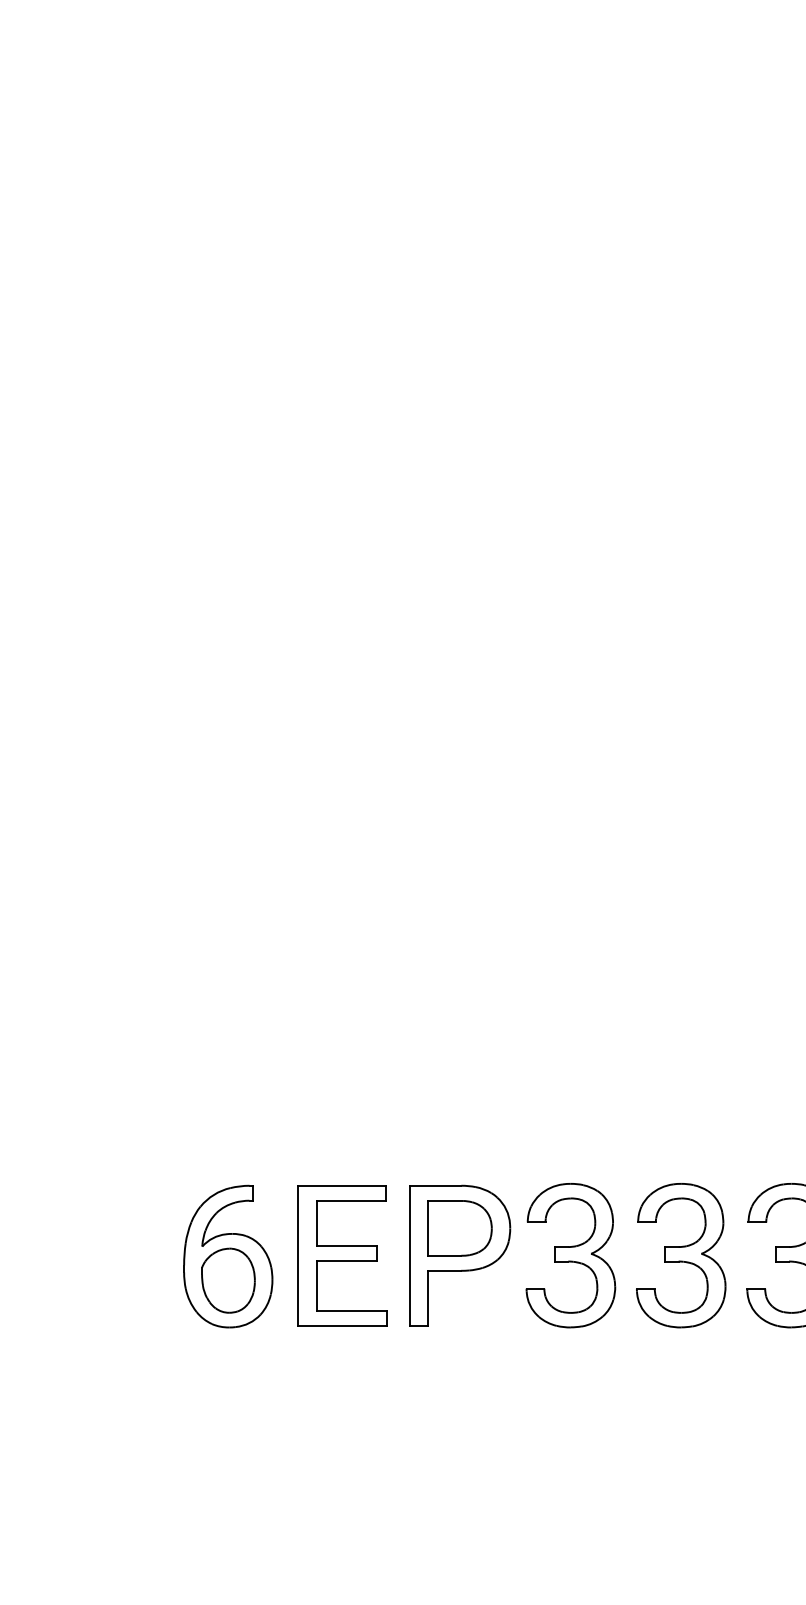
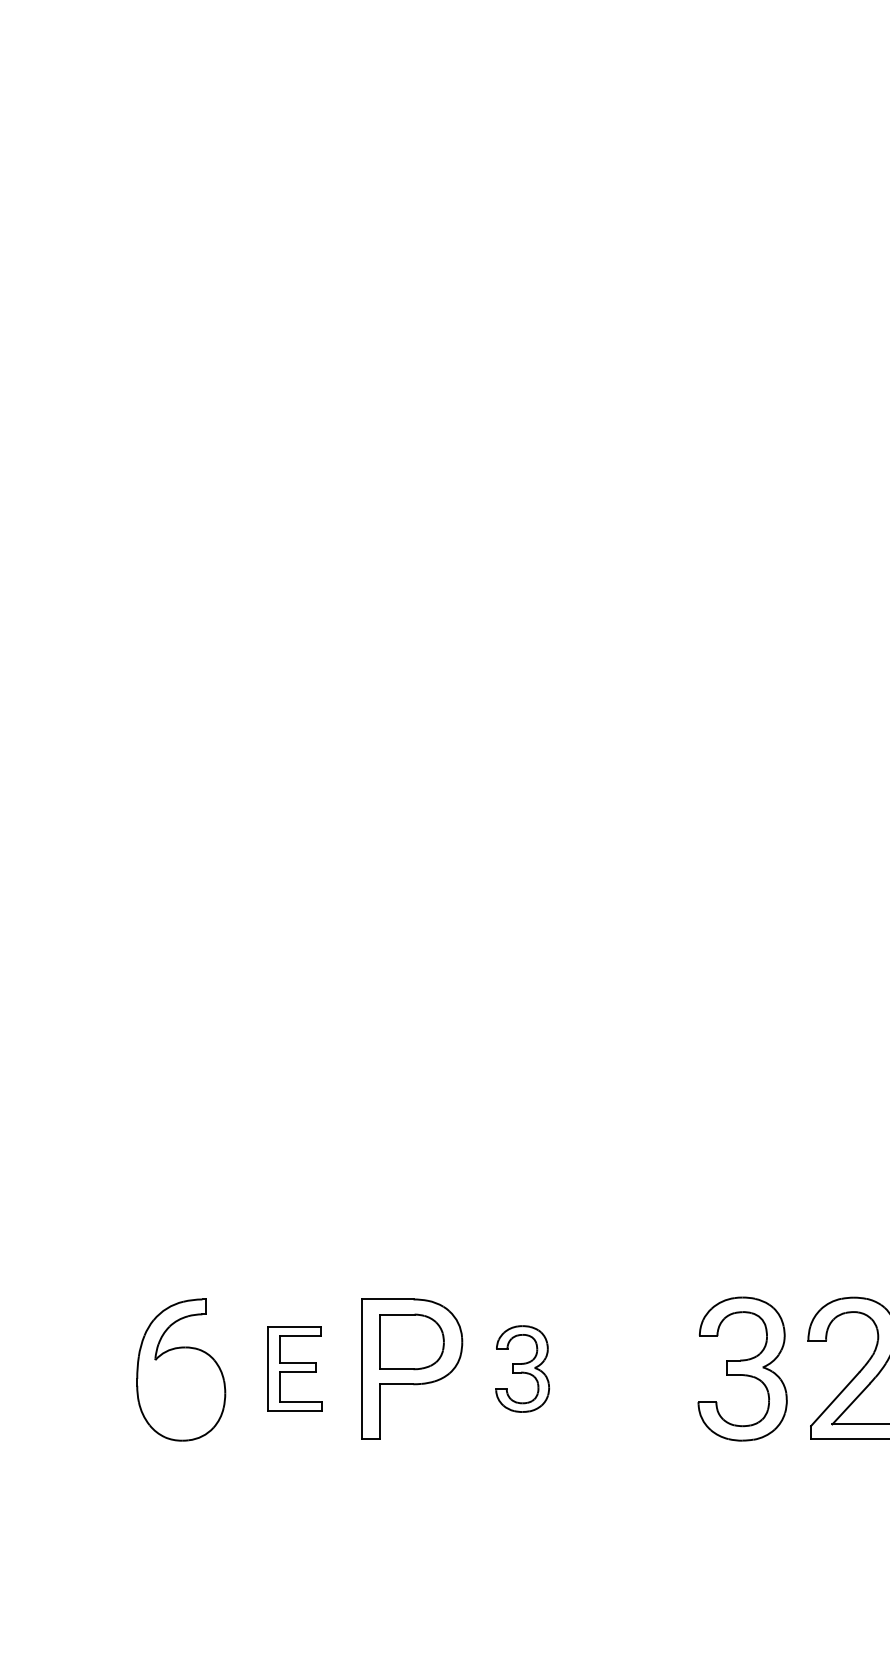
part: (341, 1255) -> (294, 1368), size x0.6
part: (570, 1255) -> (522, 1368), size x0.6
part: (681, 1255) -> (632, 1368), removed
part: (228, 1280) -> (181, 1393), removed

